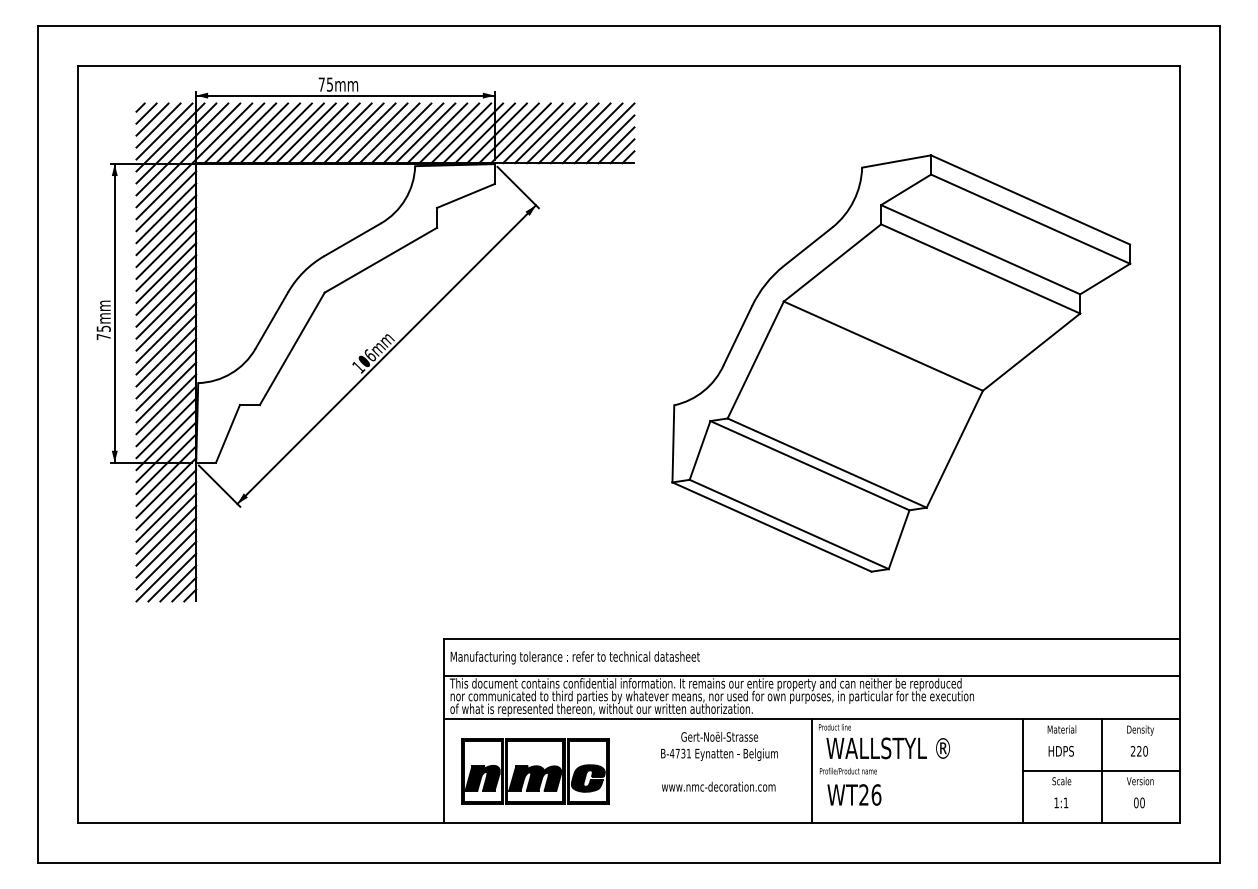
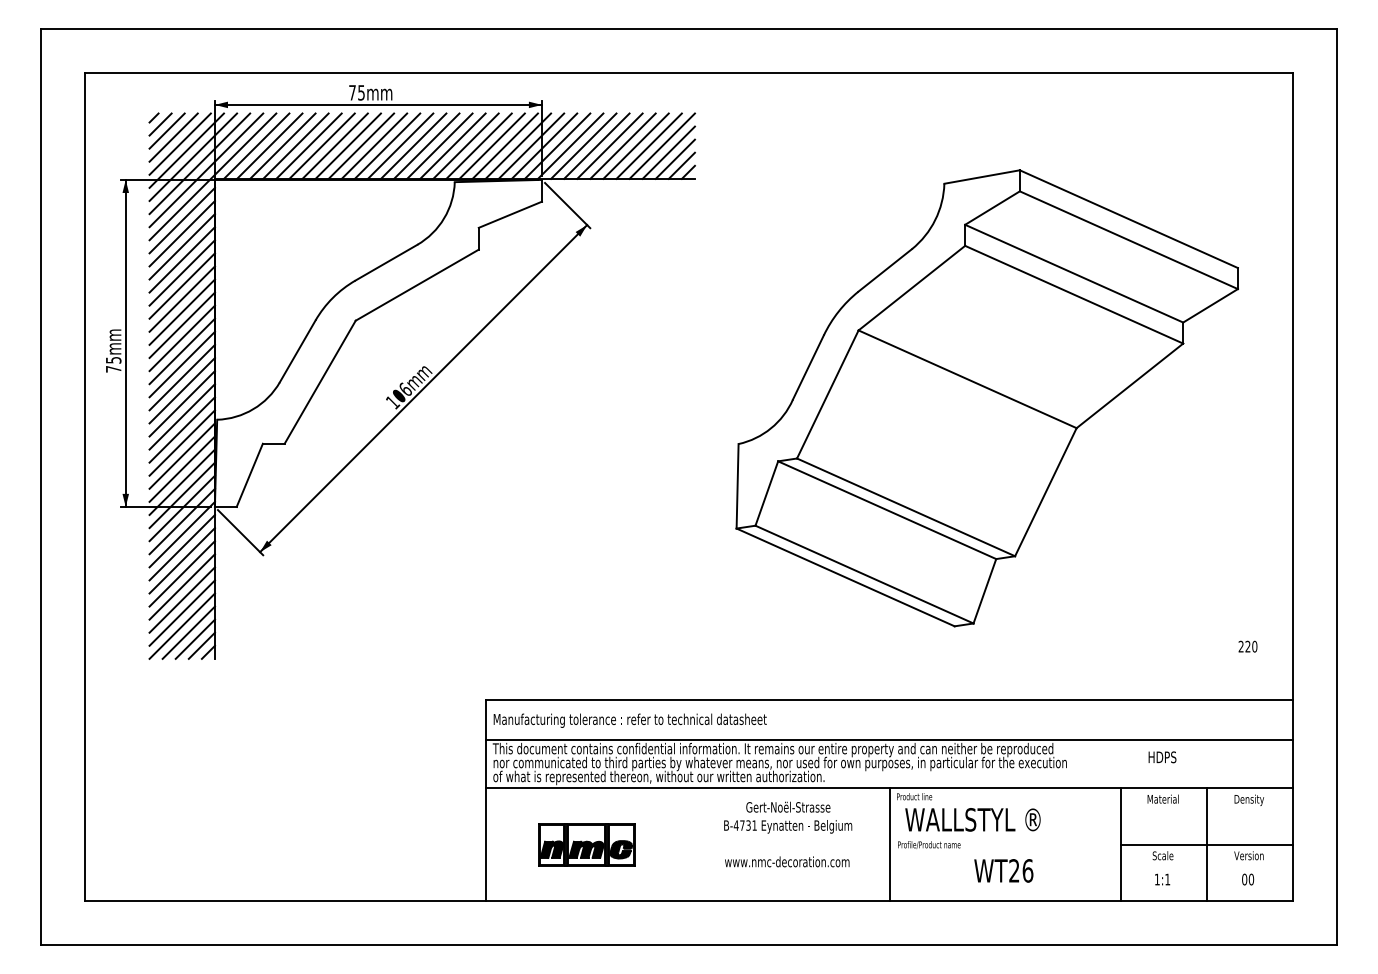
text: (1060, 751) -> (1161, 757), moved
text: (1138, 751) -> (1247, 646), moved
part: (535, 771) -> (586, 845), size x0.6
text: (854, 794) -> (1003, 870), moved

